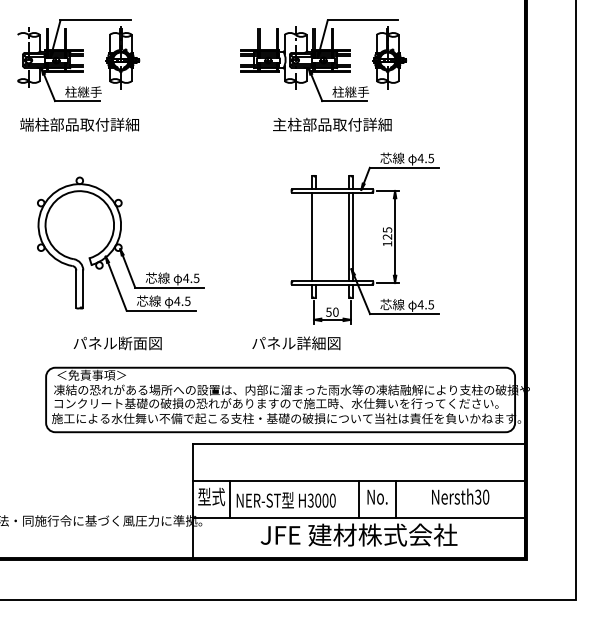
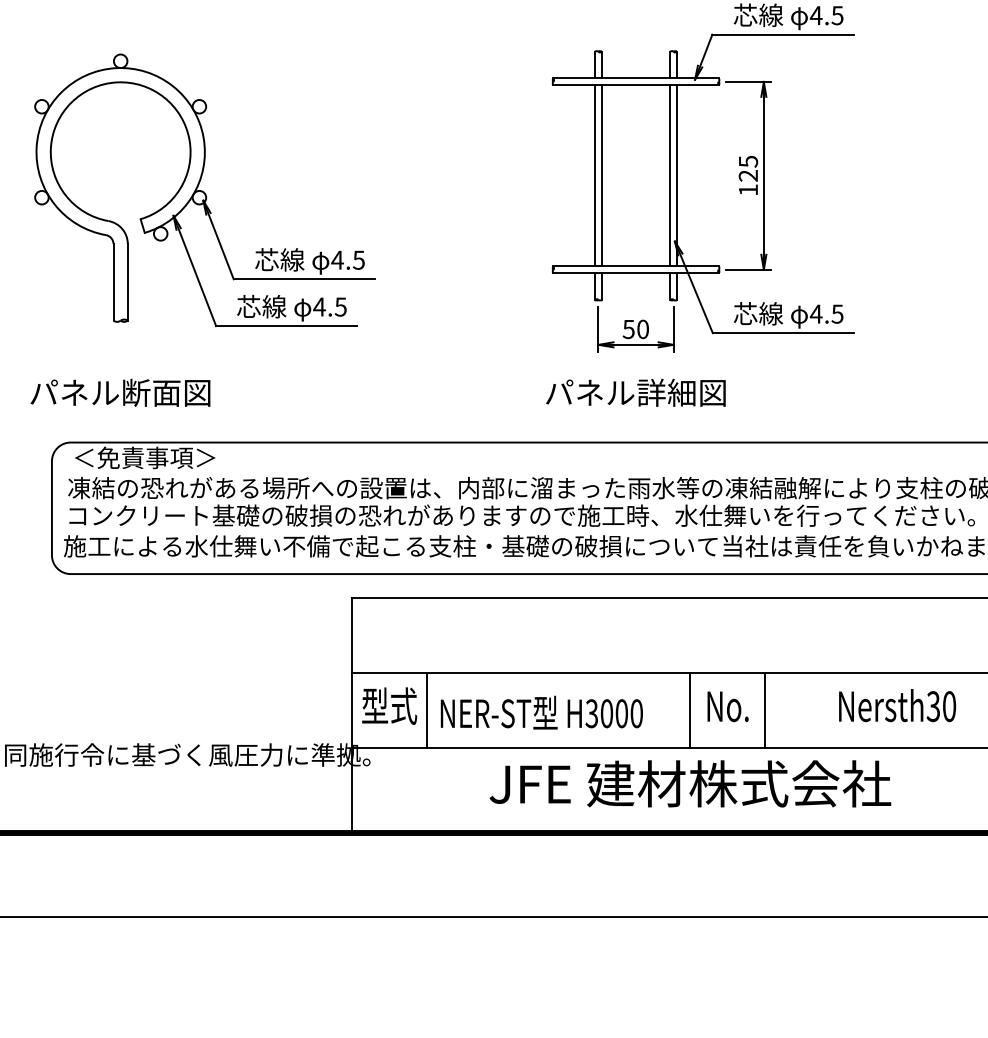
line: (315, 236) -> (601, 174), added
text: (117, 343) -> (120, 393), moved
text: (296, 343) -> (636, 393), moved

